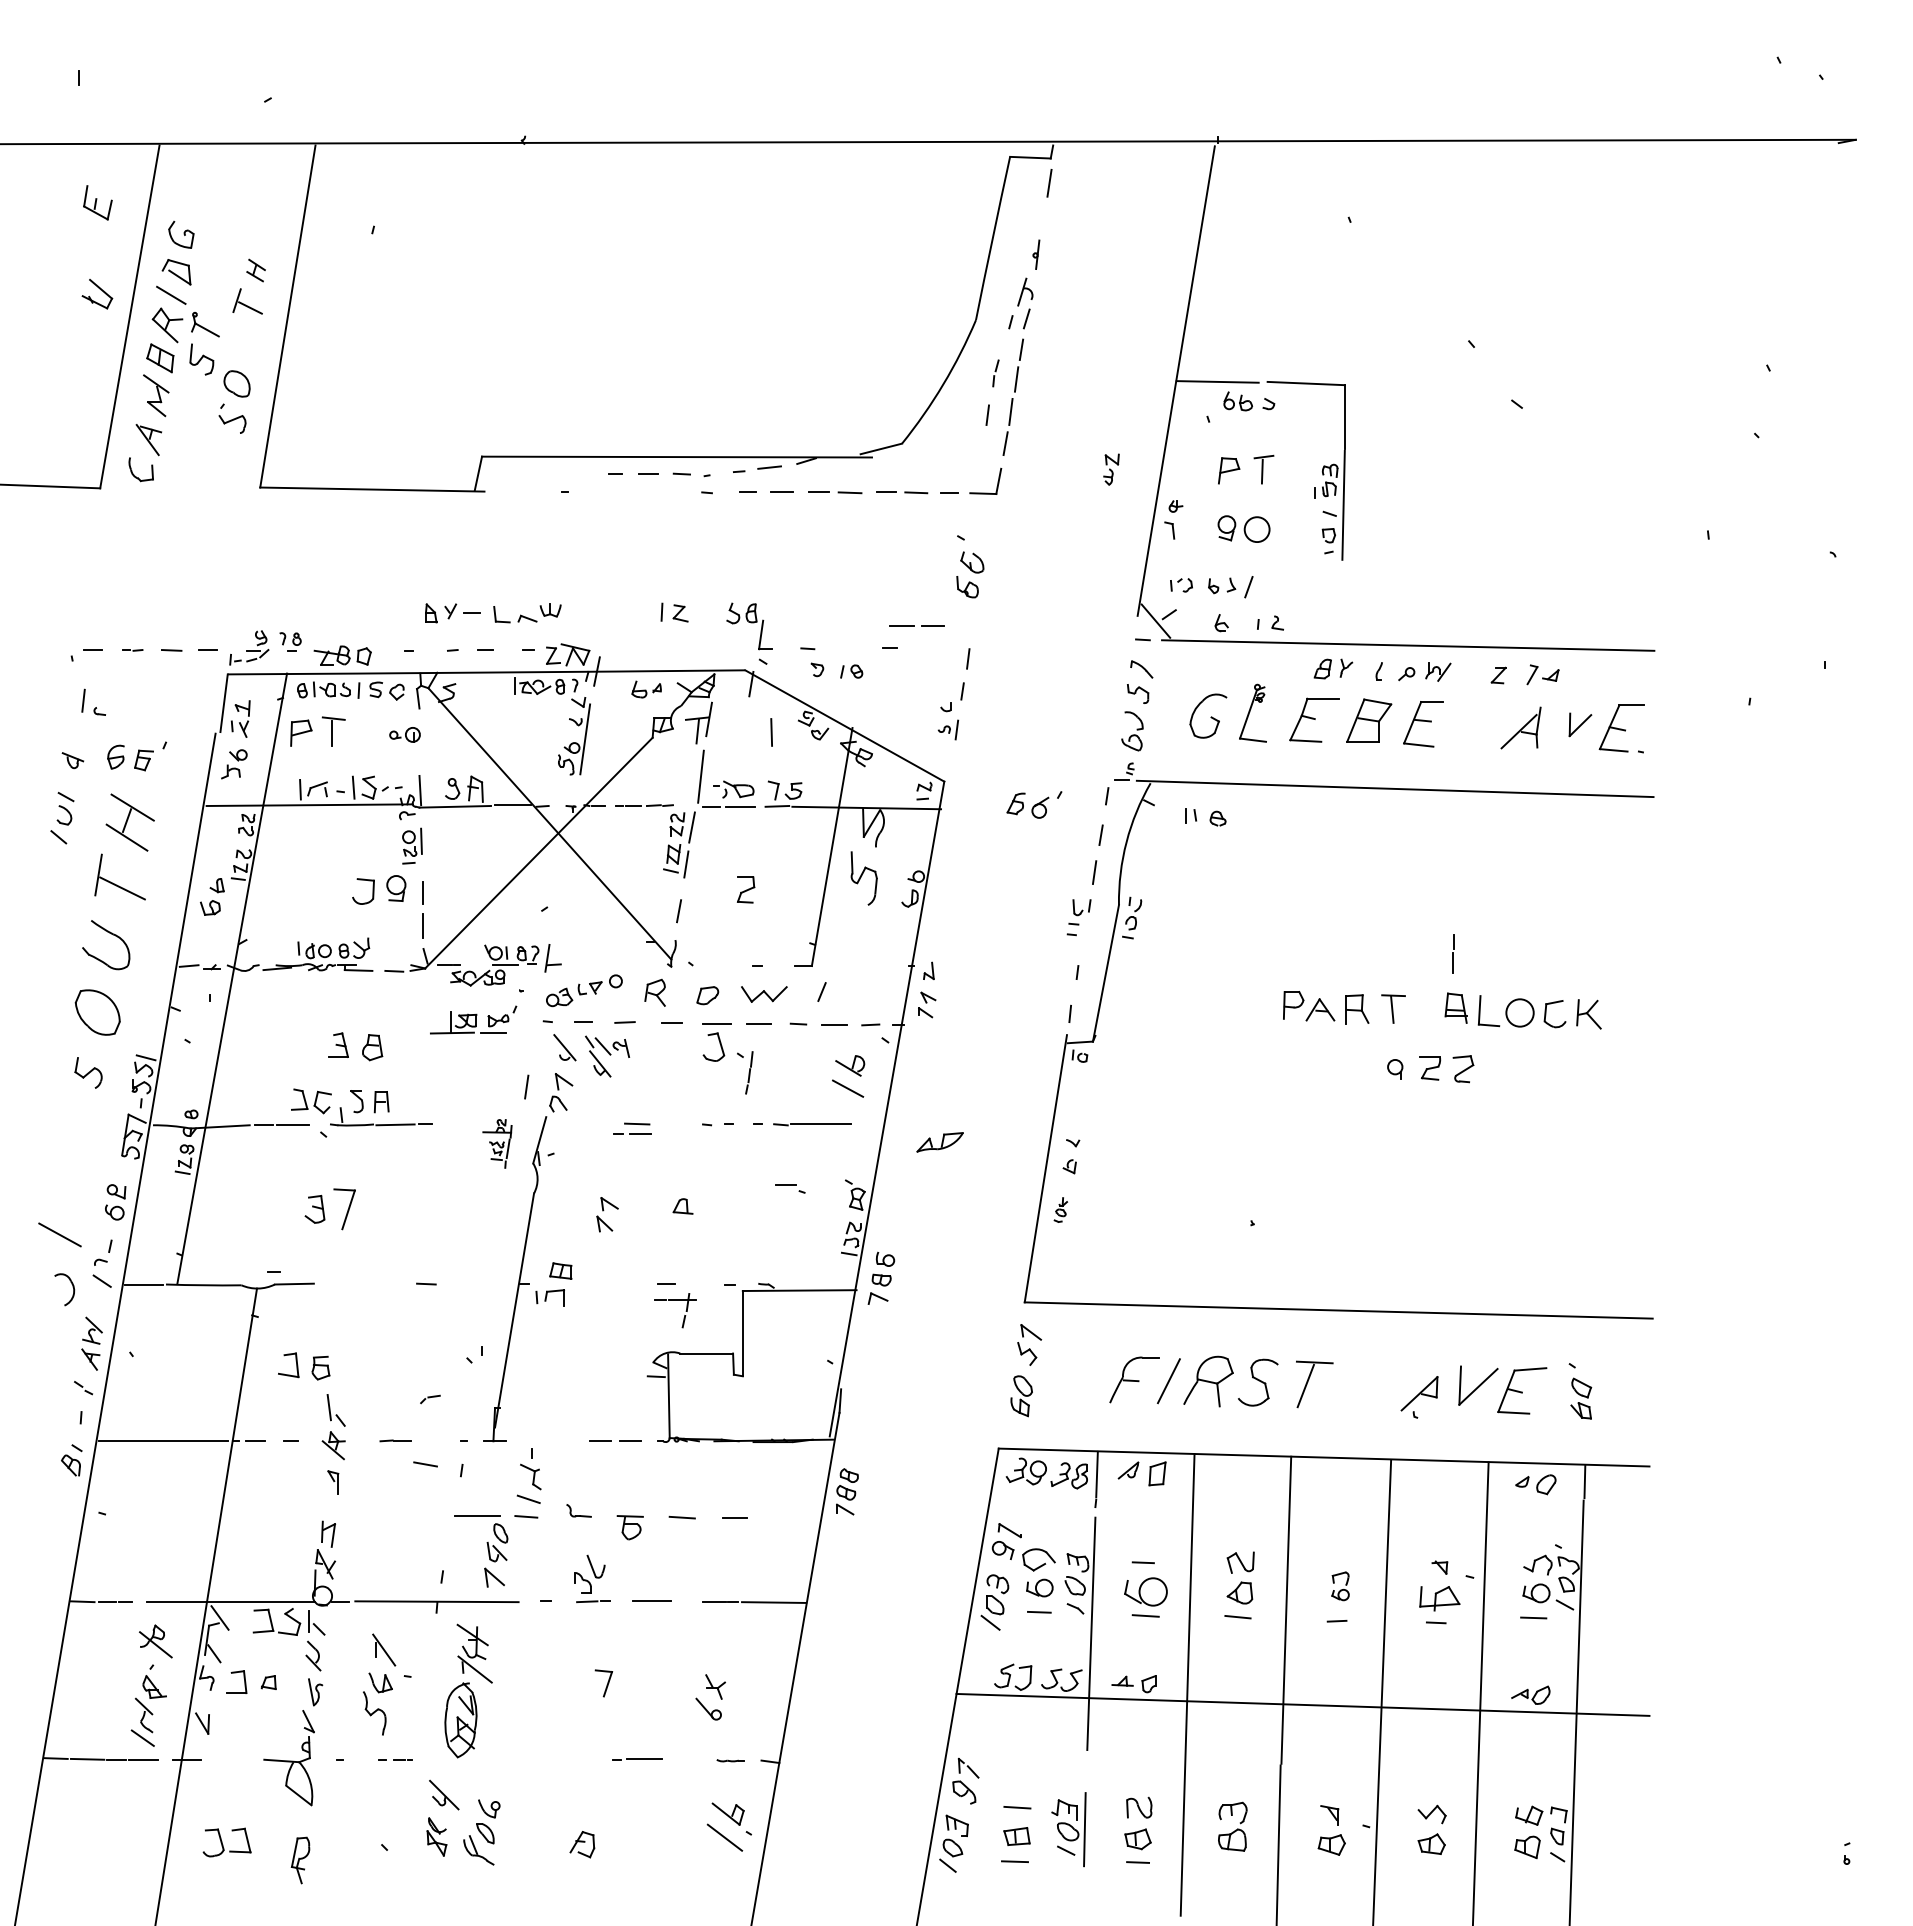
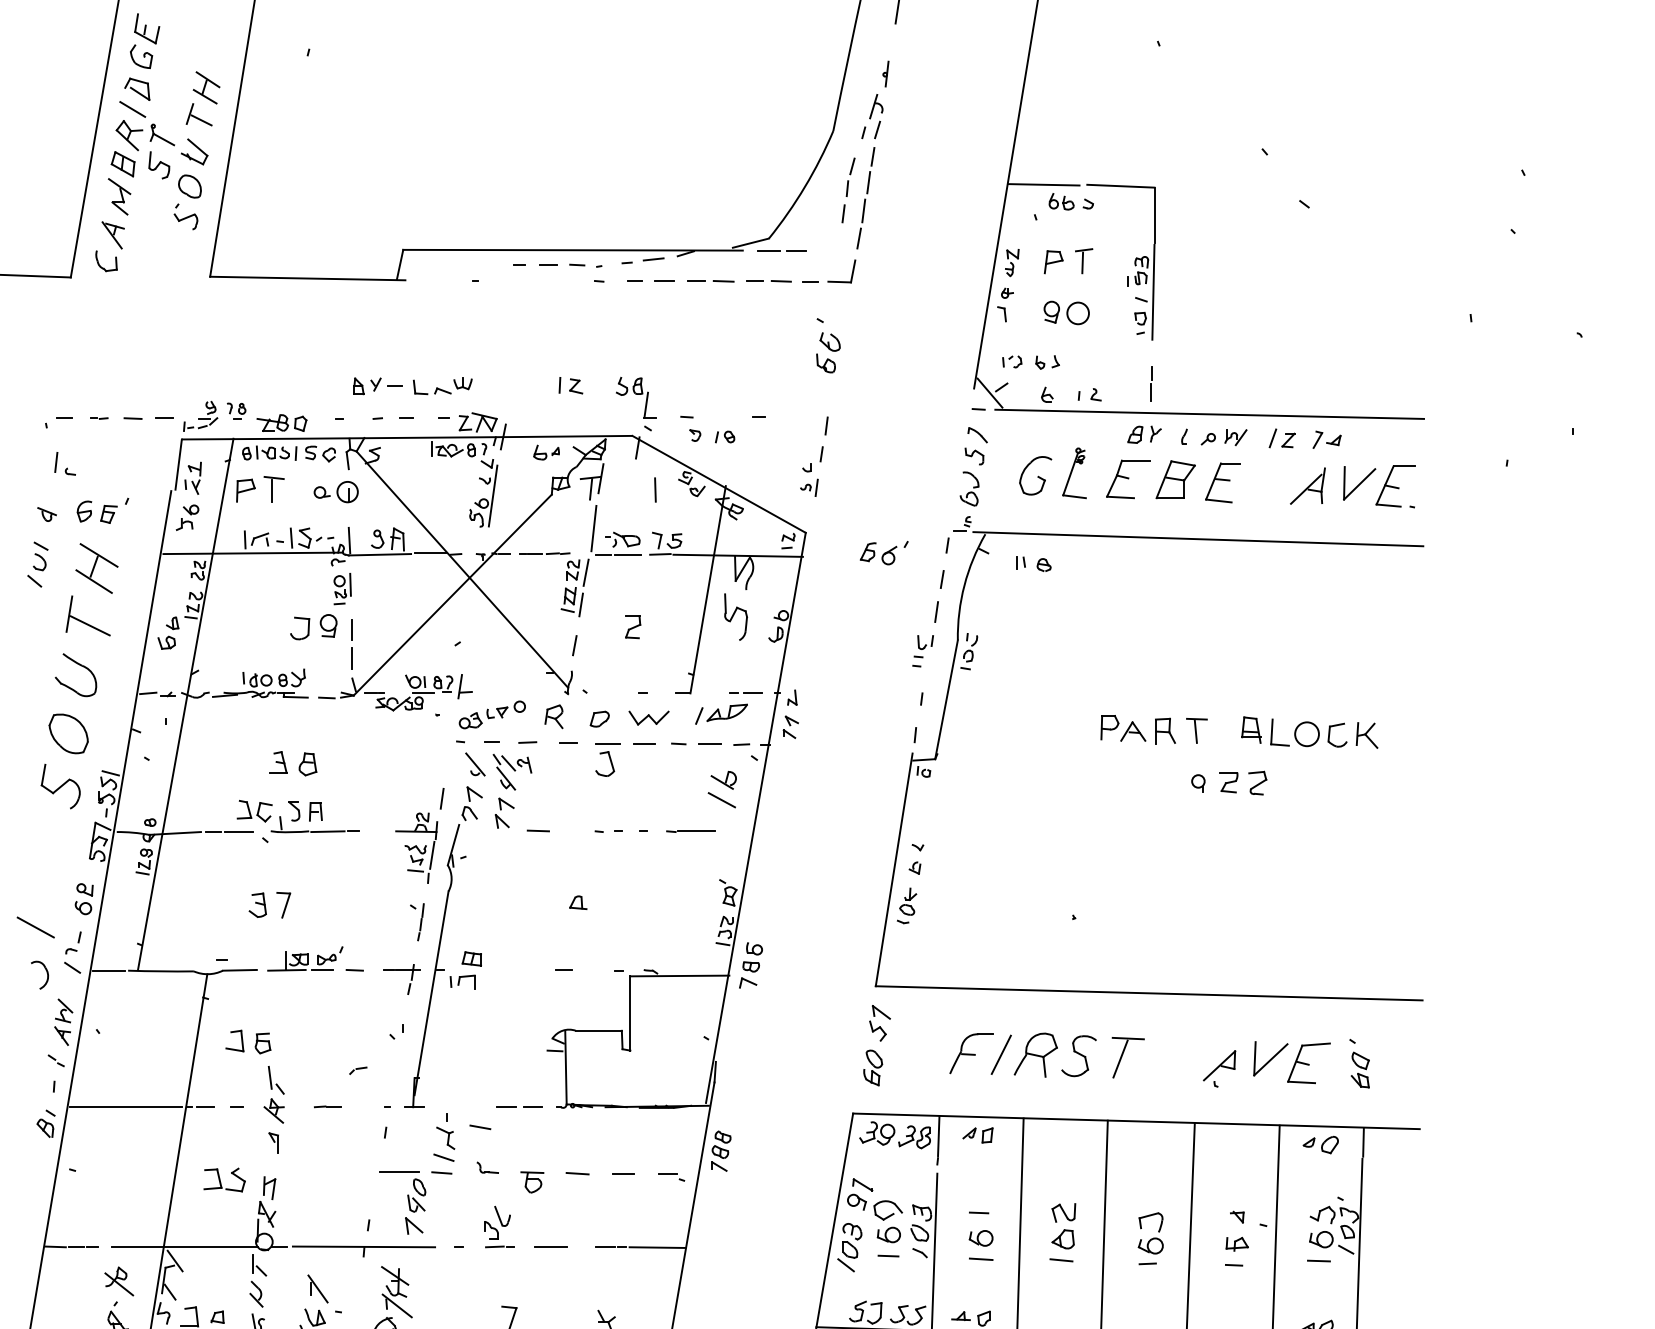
part: (97, 202) -> (146, 28), moved
part: (255, 270) -> (206, 87), size x1.67
part: (97, 294) -> (194, 152), moved
part: (995, 373) -> (850, 177), size x1.67
part: (1111, 469) -> (1012, 262), moved
line: (1248, 587) -> (1272, 438), moved
line: (914, 625) -> (779, 250), moved
part: (1580, 724) -> (1359, 483), size x1.67
part: (404, 734) -> (335, 491), size x1.67
line: (1453, 953) -> (1151, 383), moved
part: (473, 1019) -> (305, 958), moved
part: (88, 1072) -> (60, 786), size x1.67
part: (745, 1072) -> (417, 921), moved
part: (812, 1124) -> (691, 831), size x0.71
line: (632, 1133) -> (745, 692), moved
part: (939, 1142) -> (726, 712), moved
part: (497, 1143) -> (416, 847), size x1.67
part: (790, 1188) -> (671, 1177), moved
part: (344, 1209) -> (283, 905), size x0.71
part: (1060, 1209) -> (906, 905), size x1.67
part: (607, 1214) -> (504, 813), moved
part: (675, 1300) -> (401, 970), moved
line: (425, 1464) -> (480, 1127), moved
part: (1141, 1473) -> (977, 1135), size x0.71
part: (1340, 1586) -> (1150, 1233), size x1.67
part: (1145, 1591) -> (980, 1237), size x0.62
part: (1439, 1598) -> (1236, 1244), size x0.62
part: (276, 1621) -> (224, 1179), moved

